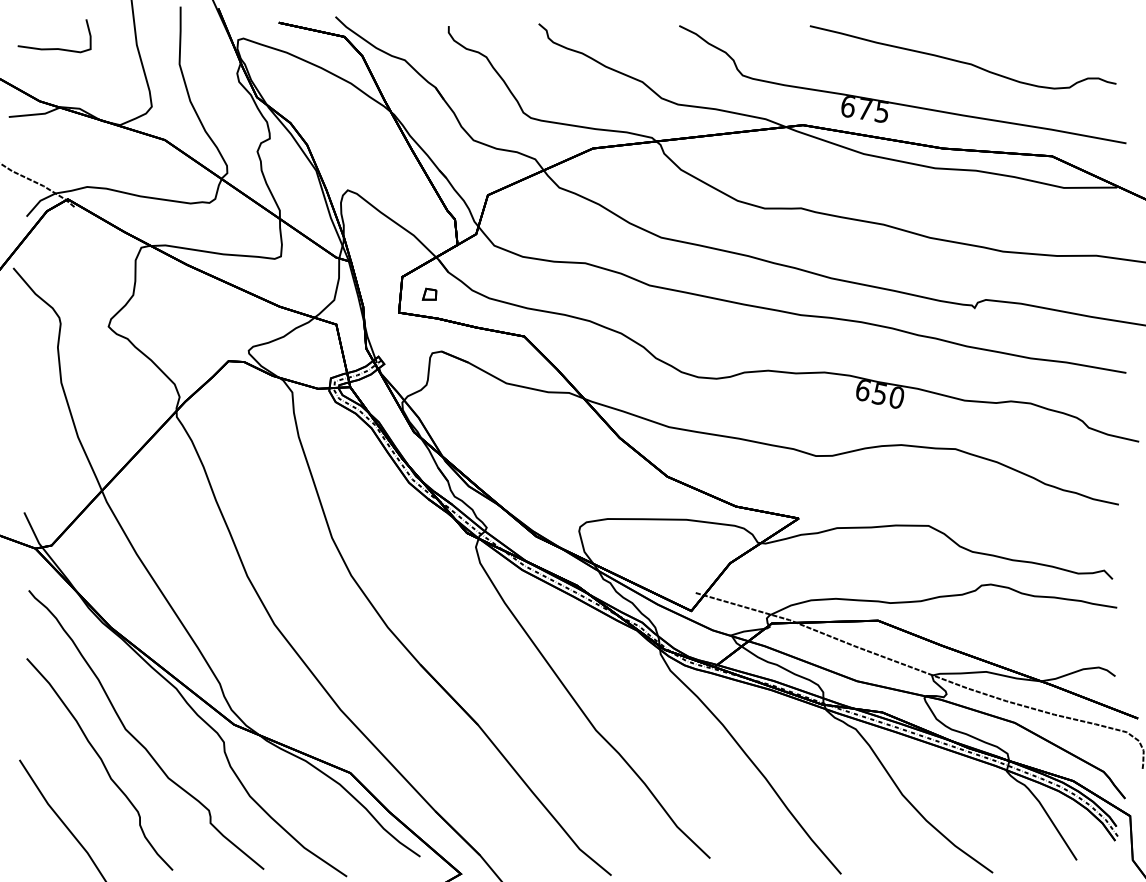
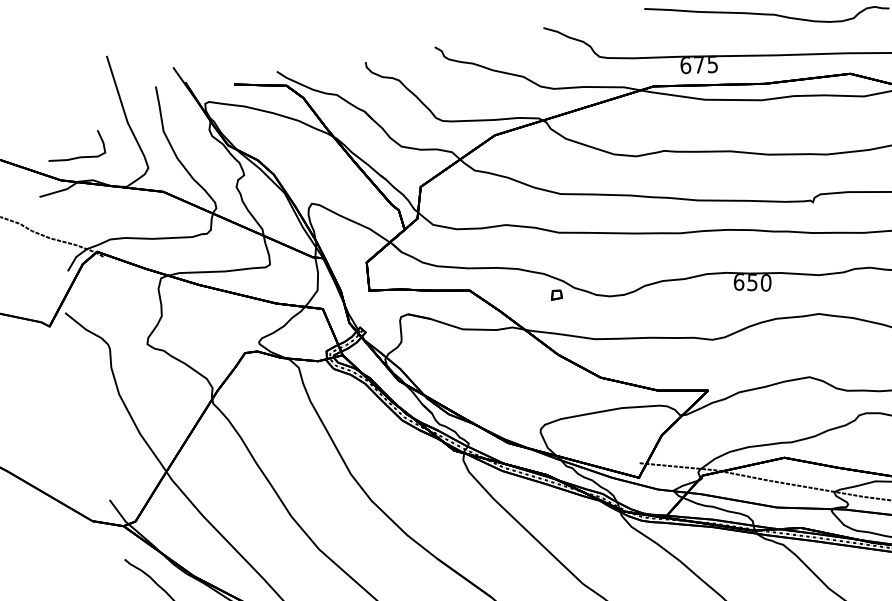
curve: (54, 48) -> (77, 157), moved
part: (429, 293) -> (556, 294), moved

